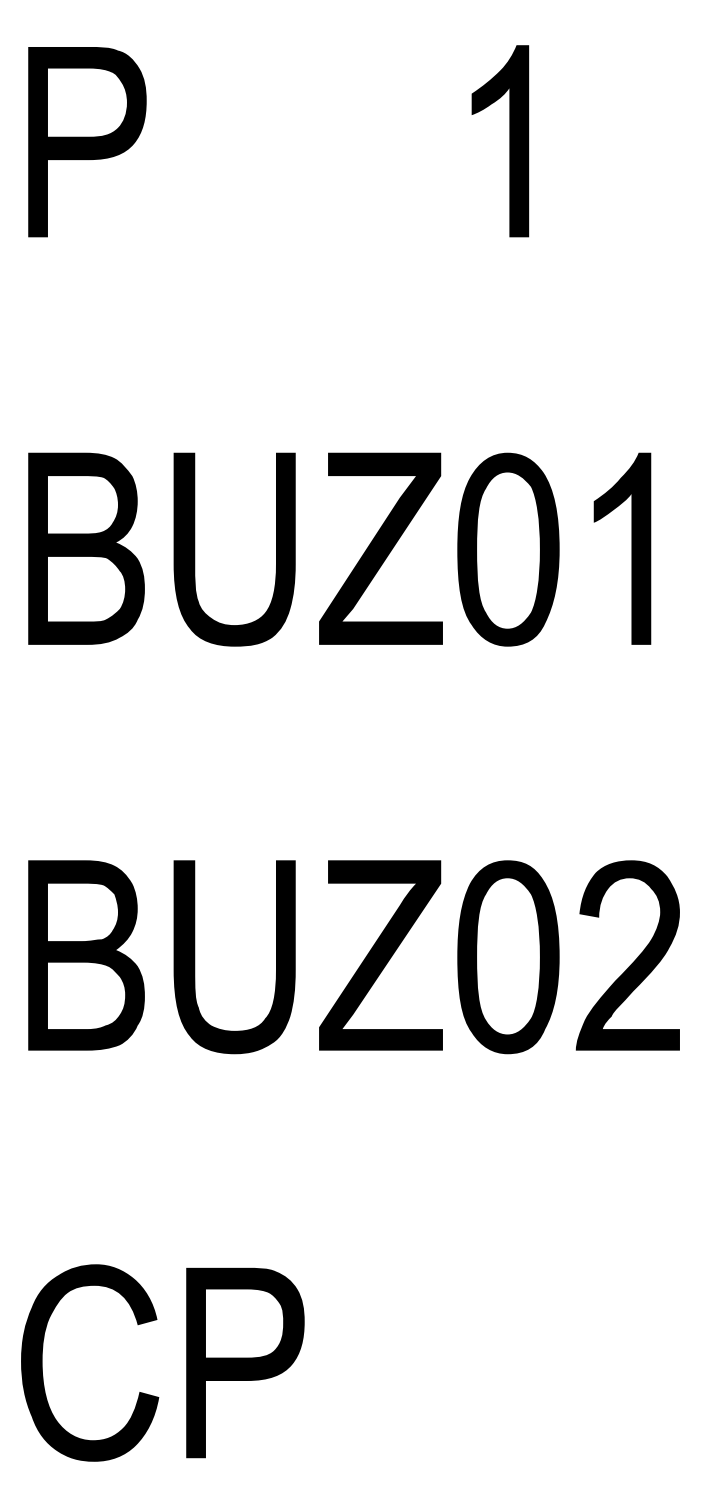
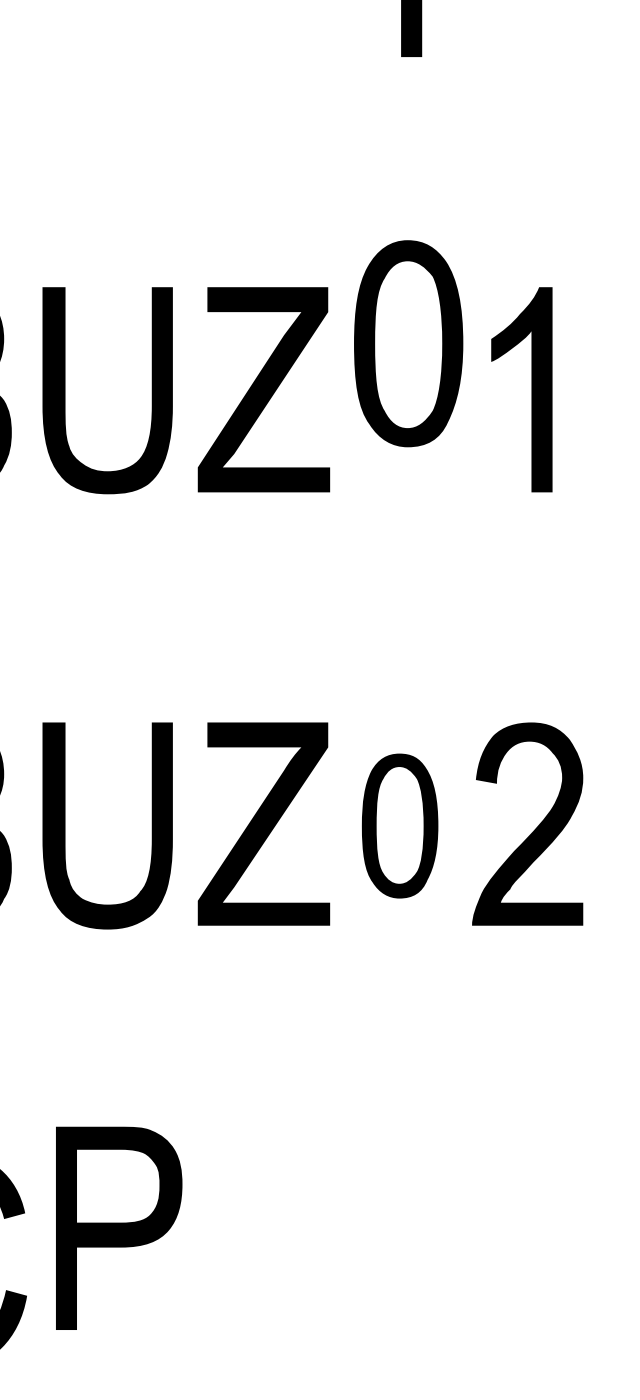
part: (508, 549) -> (408, 343), moved
part: (508, 957) -> (400, 826), size x0.7
part: (245, 1362) -> (119, 1227), moved

